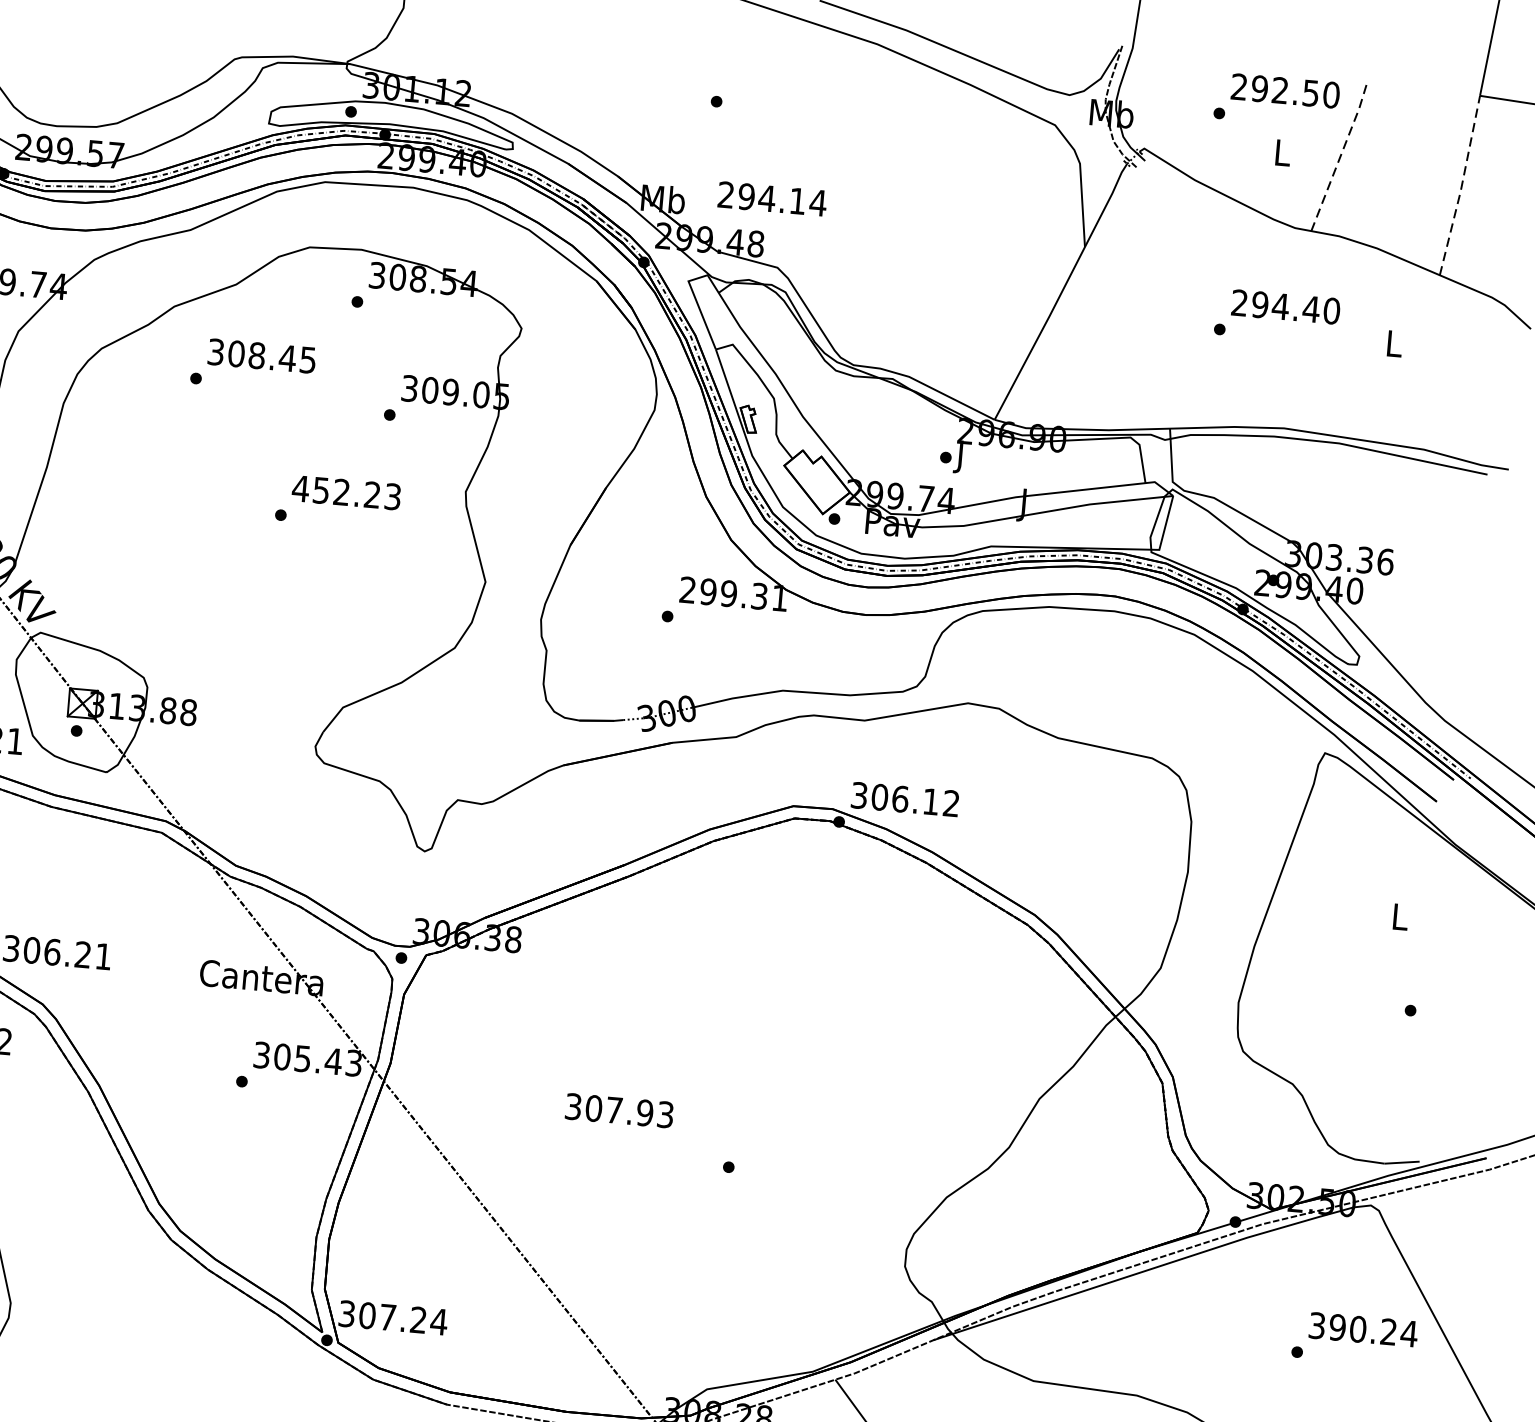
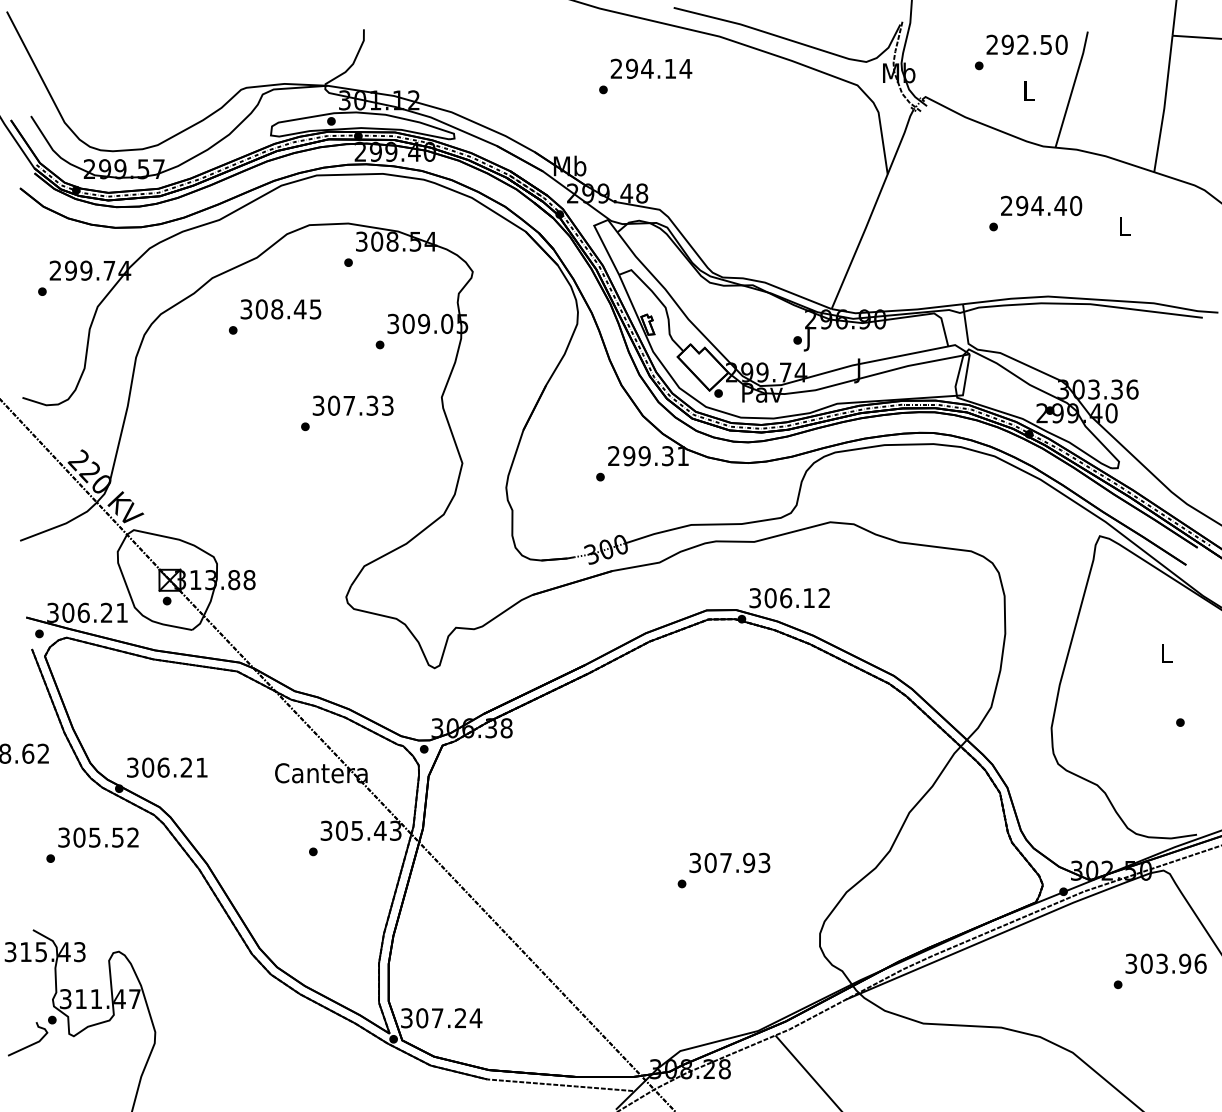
line: (1340, 155) -> (1072, 89), dashed -> solid
line: (1461, 186) -> (1164, 104), dashed -> solid
text: (772, 198) -> (651, 68), moved
text: (336, 491) -> (345, 405), 452.23 -> 307.33
text: (619, 1110) -> (729, 862), moved
text: (1373, 1330) -> (1173, 963), 390.24 -> 303.96

